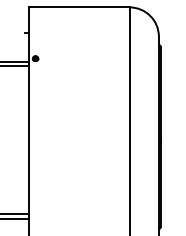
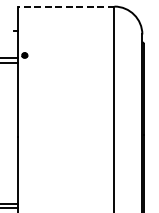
line: (79, 7) -> (66, 6), solid -> dashed

